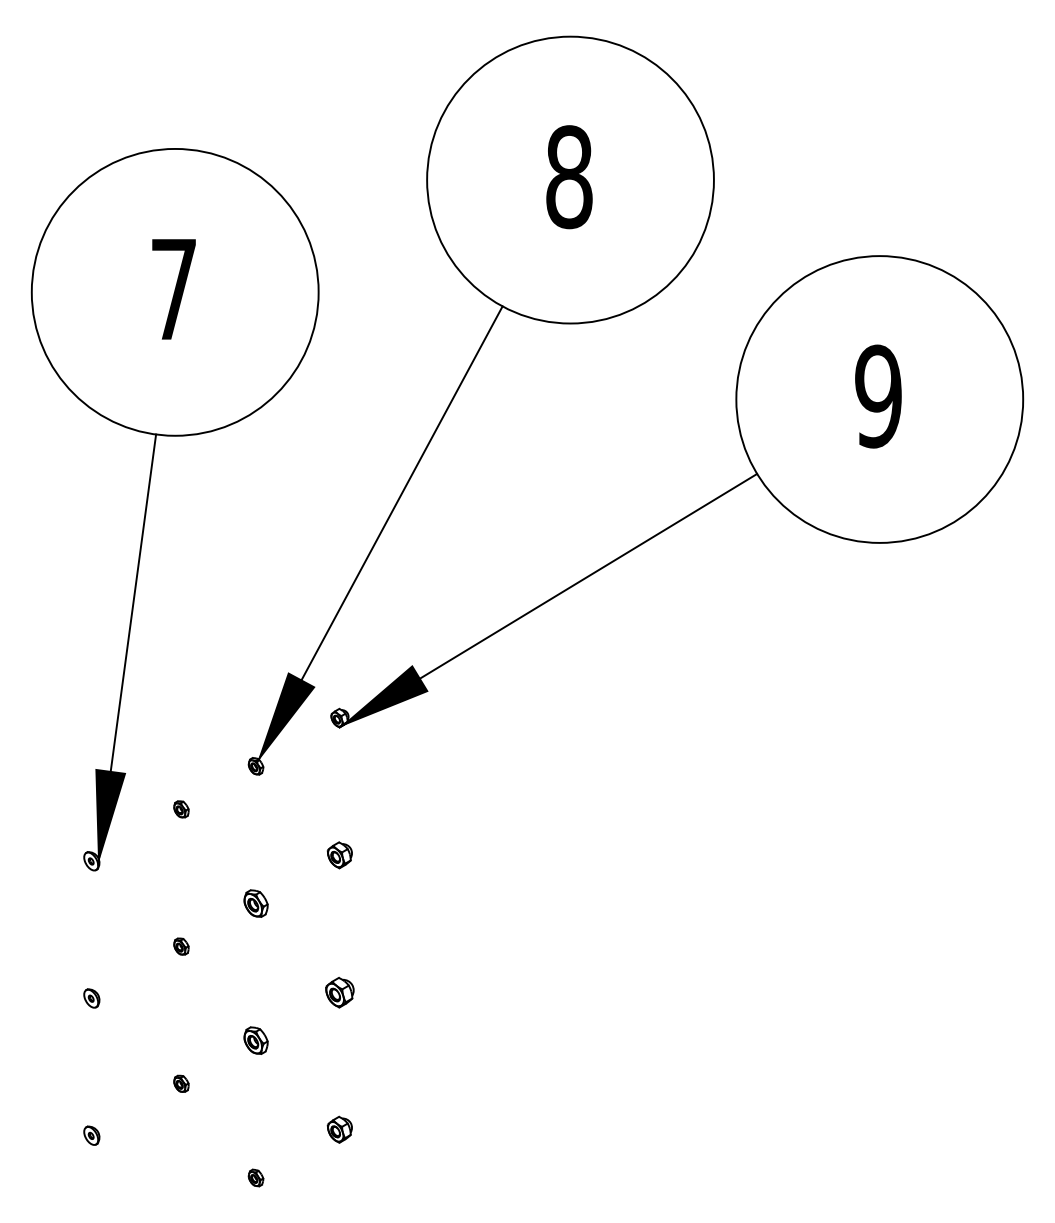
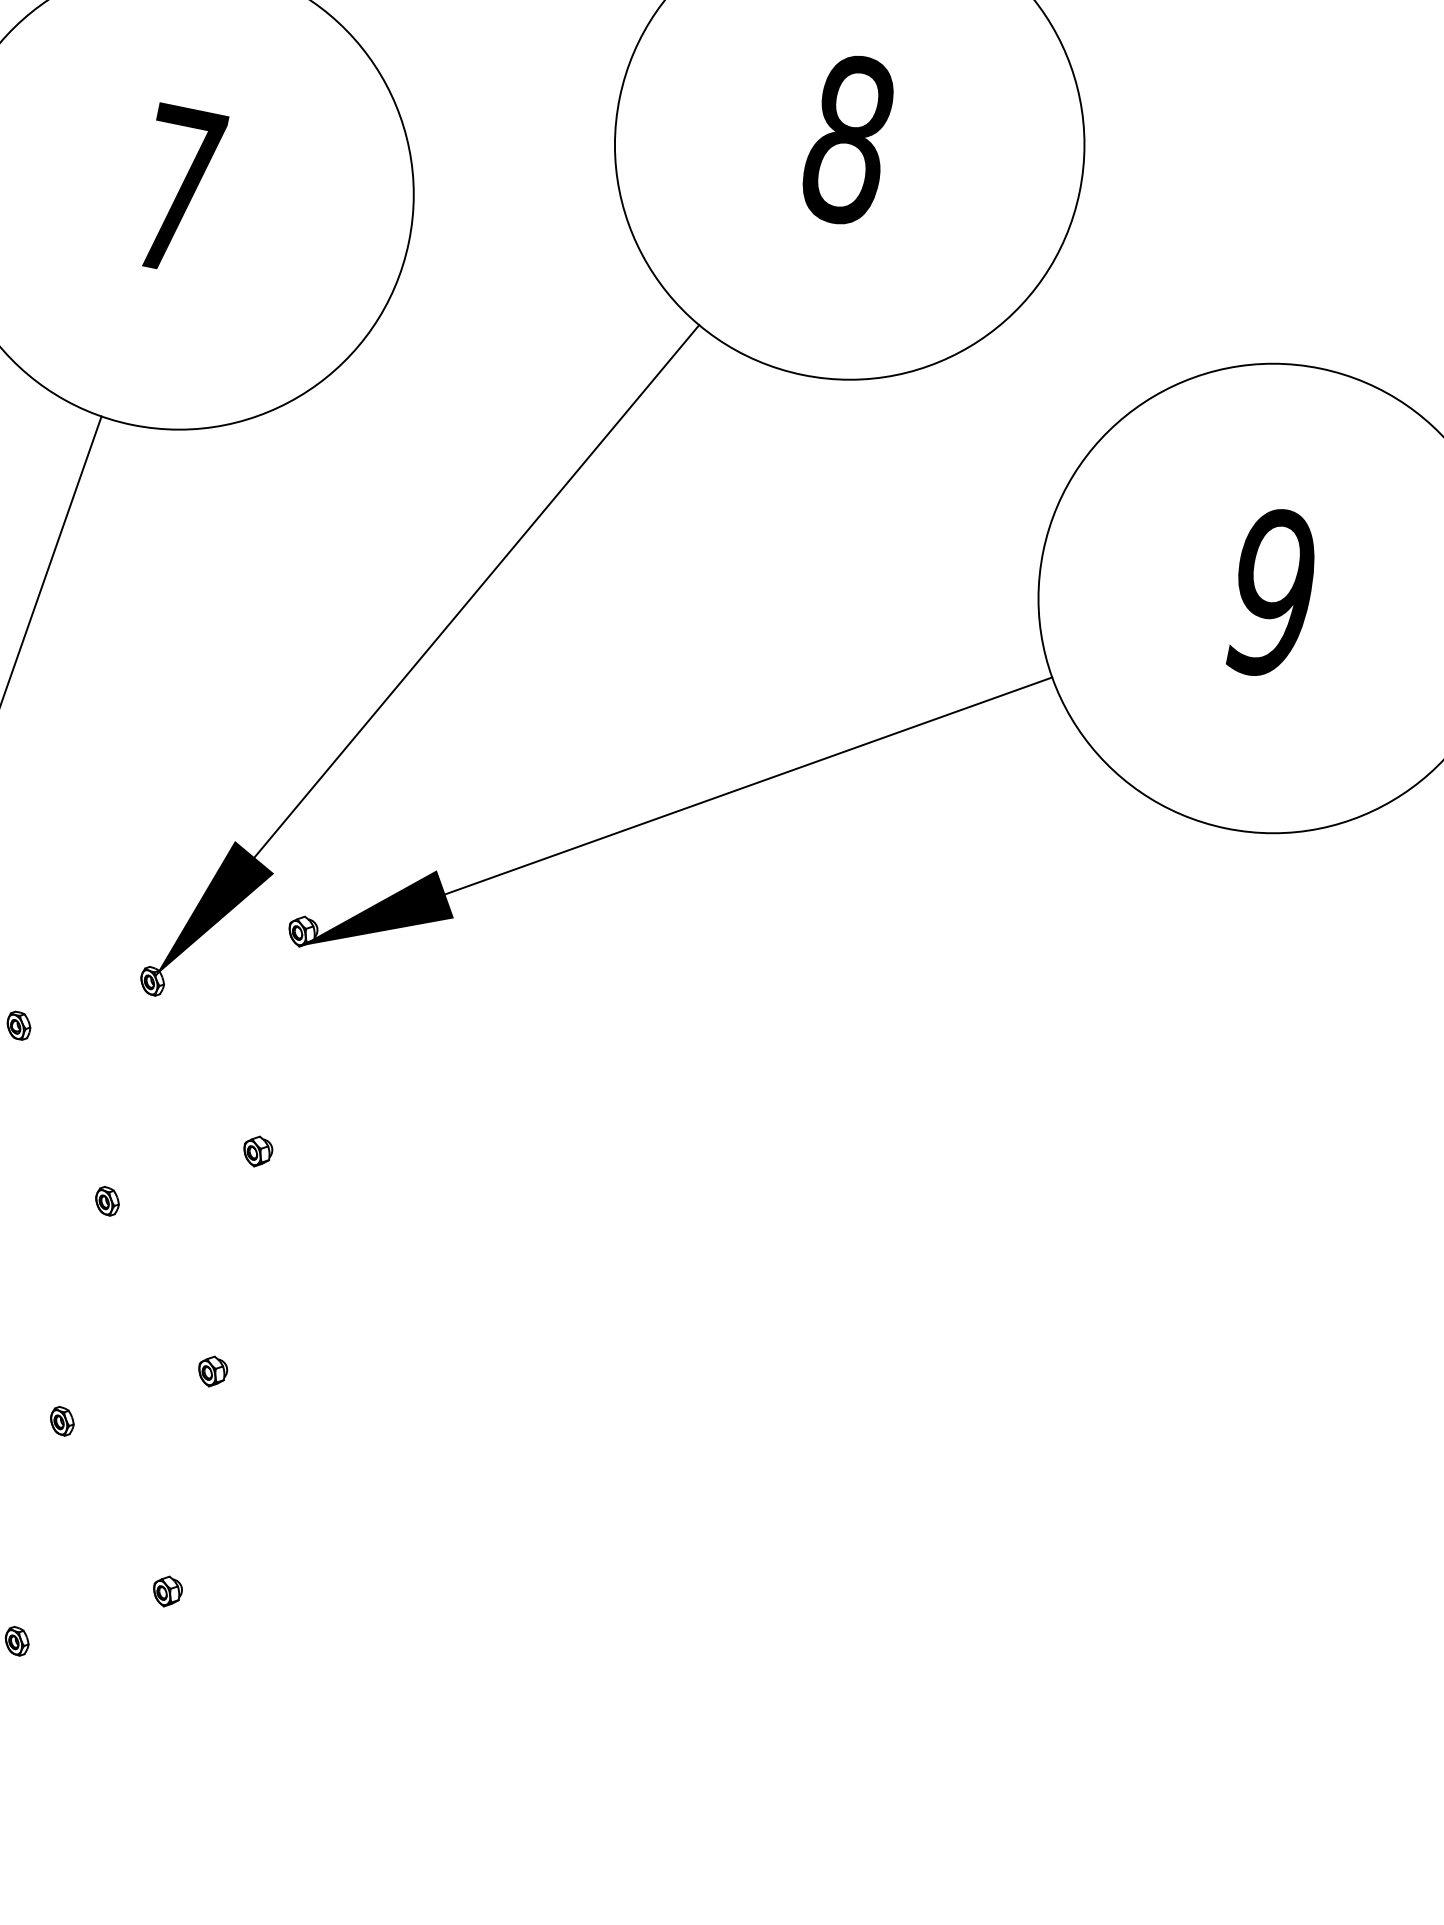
part: (339, 855) -> (257, 1151), size x0.71
part: (255, 903) -> (106, 1201), size x0.62
part: (339, 992) -> (211, 1371), size x0.62
part: (255, 1040) -> (61, 1420), size x0.62
part: (339, 1129) -> (166, 1591), size x0.71

